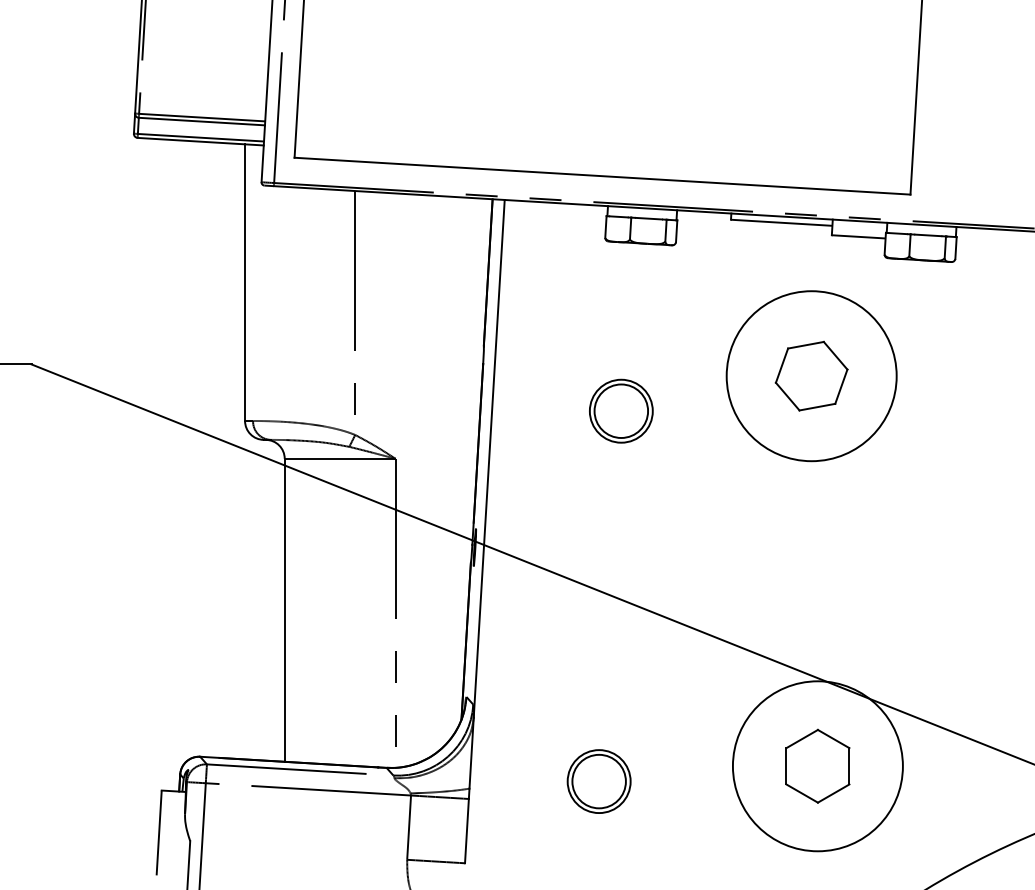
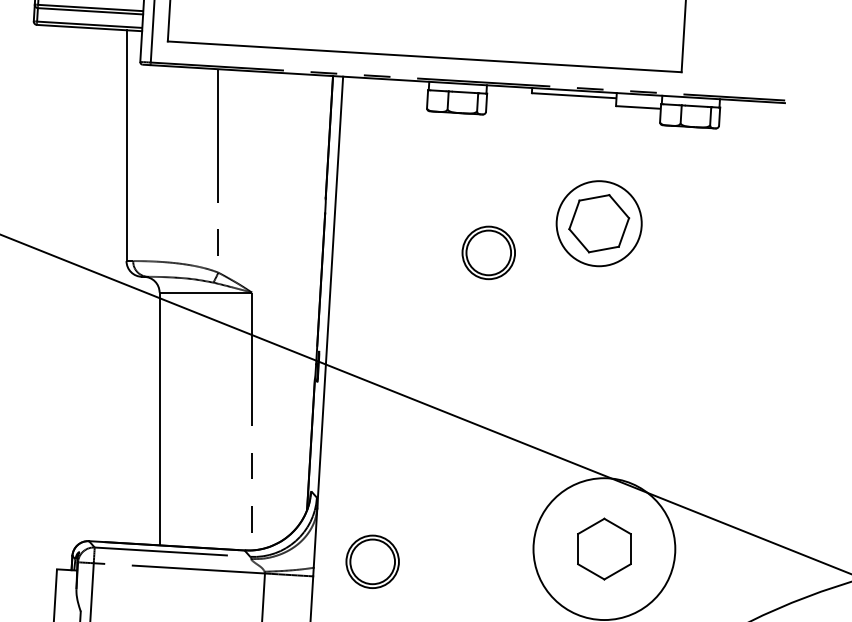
circle: (811, 376) -> (599, 223), size x0.6
part: (621, 410) -> (488, 252), moved
part: (598, 781) -> (372, 561), moved

